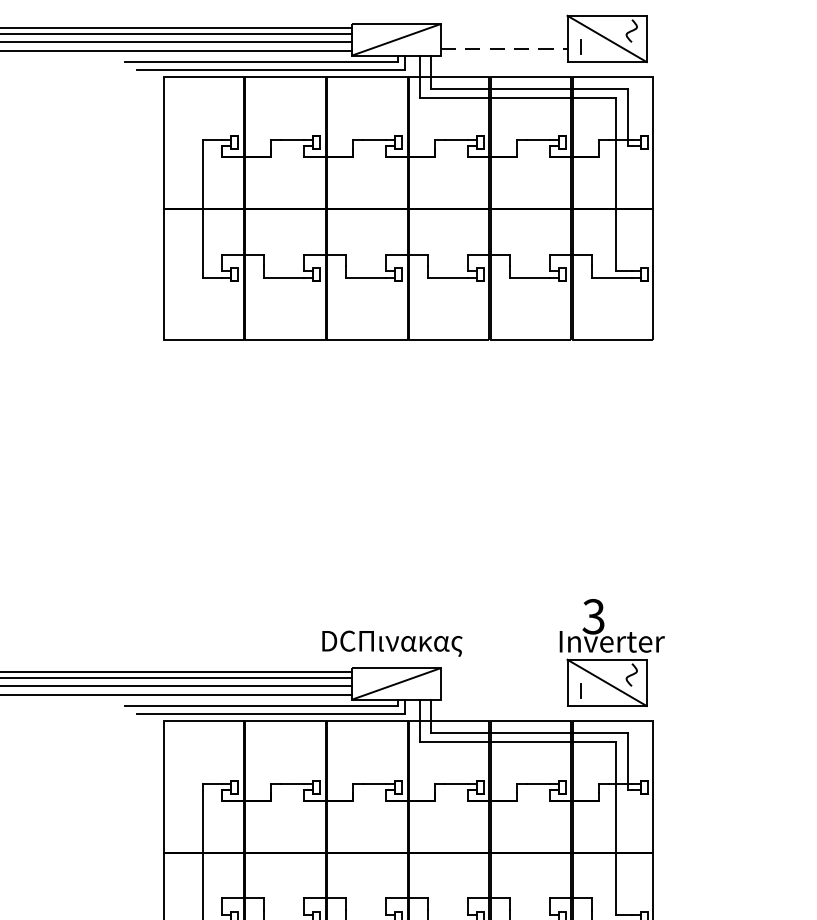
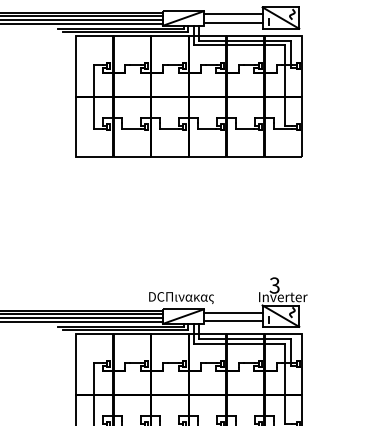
line: (502, 31) -> (232, 14), added
line: (504, 48) -> (233, 22), dashed -> solid
line: (502, 674) -> (232, 312), added
line: (502, 692) -> (232, 320), added

